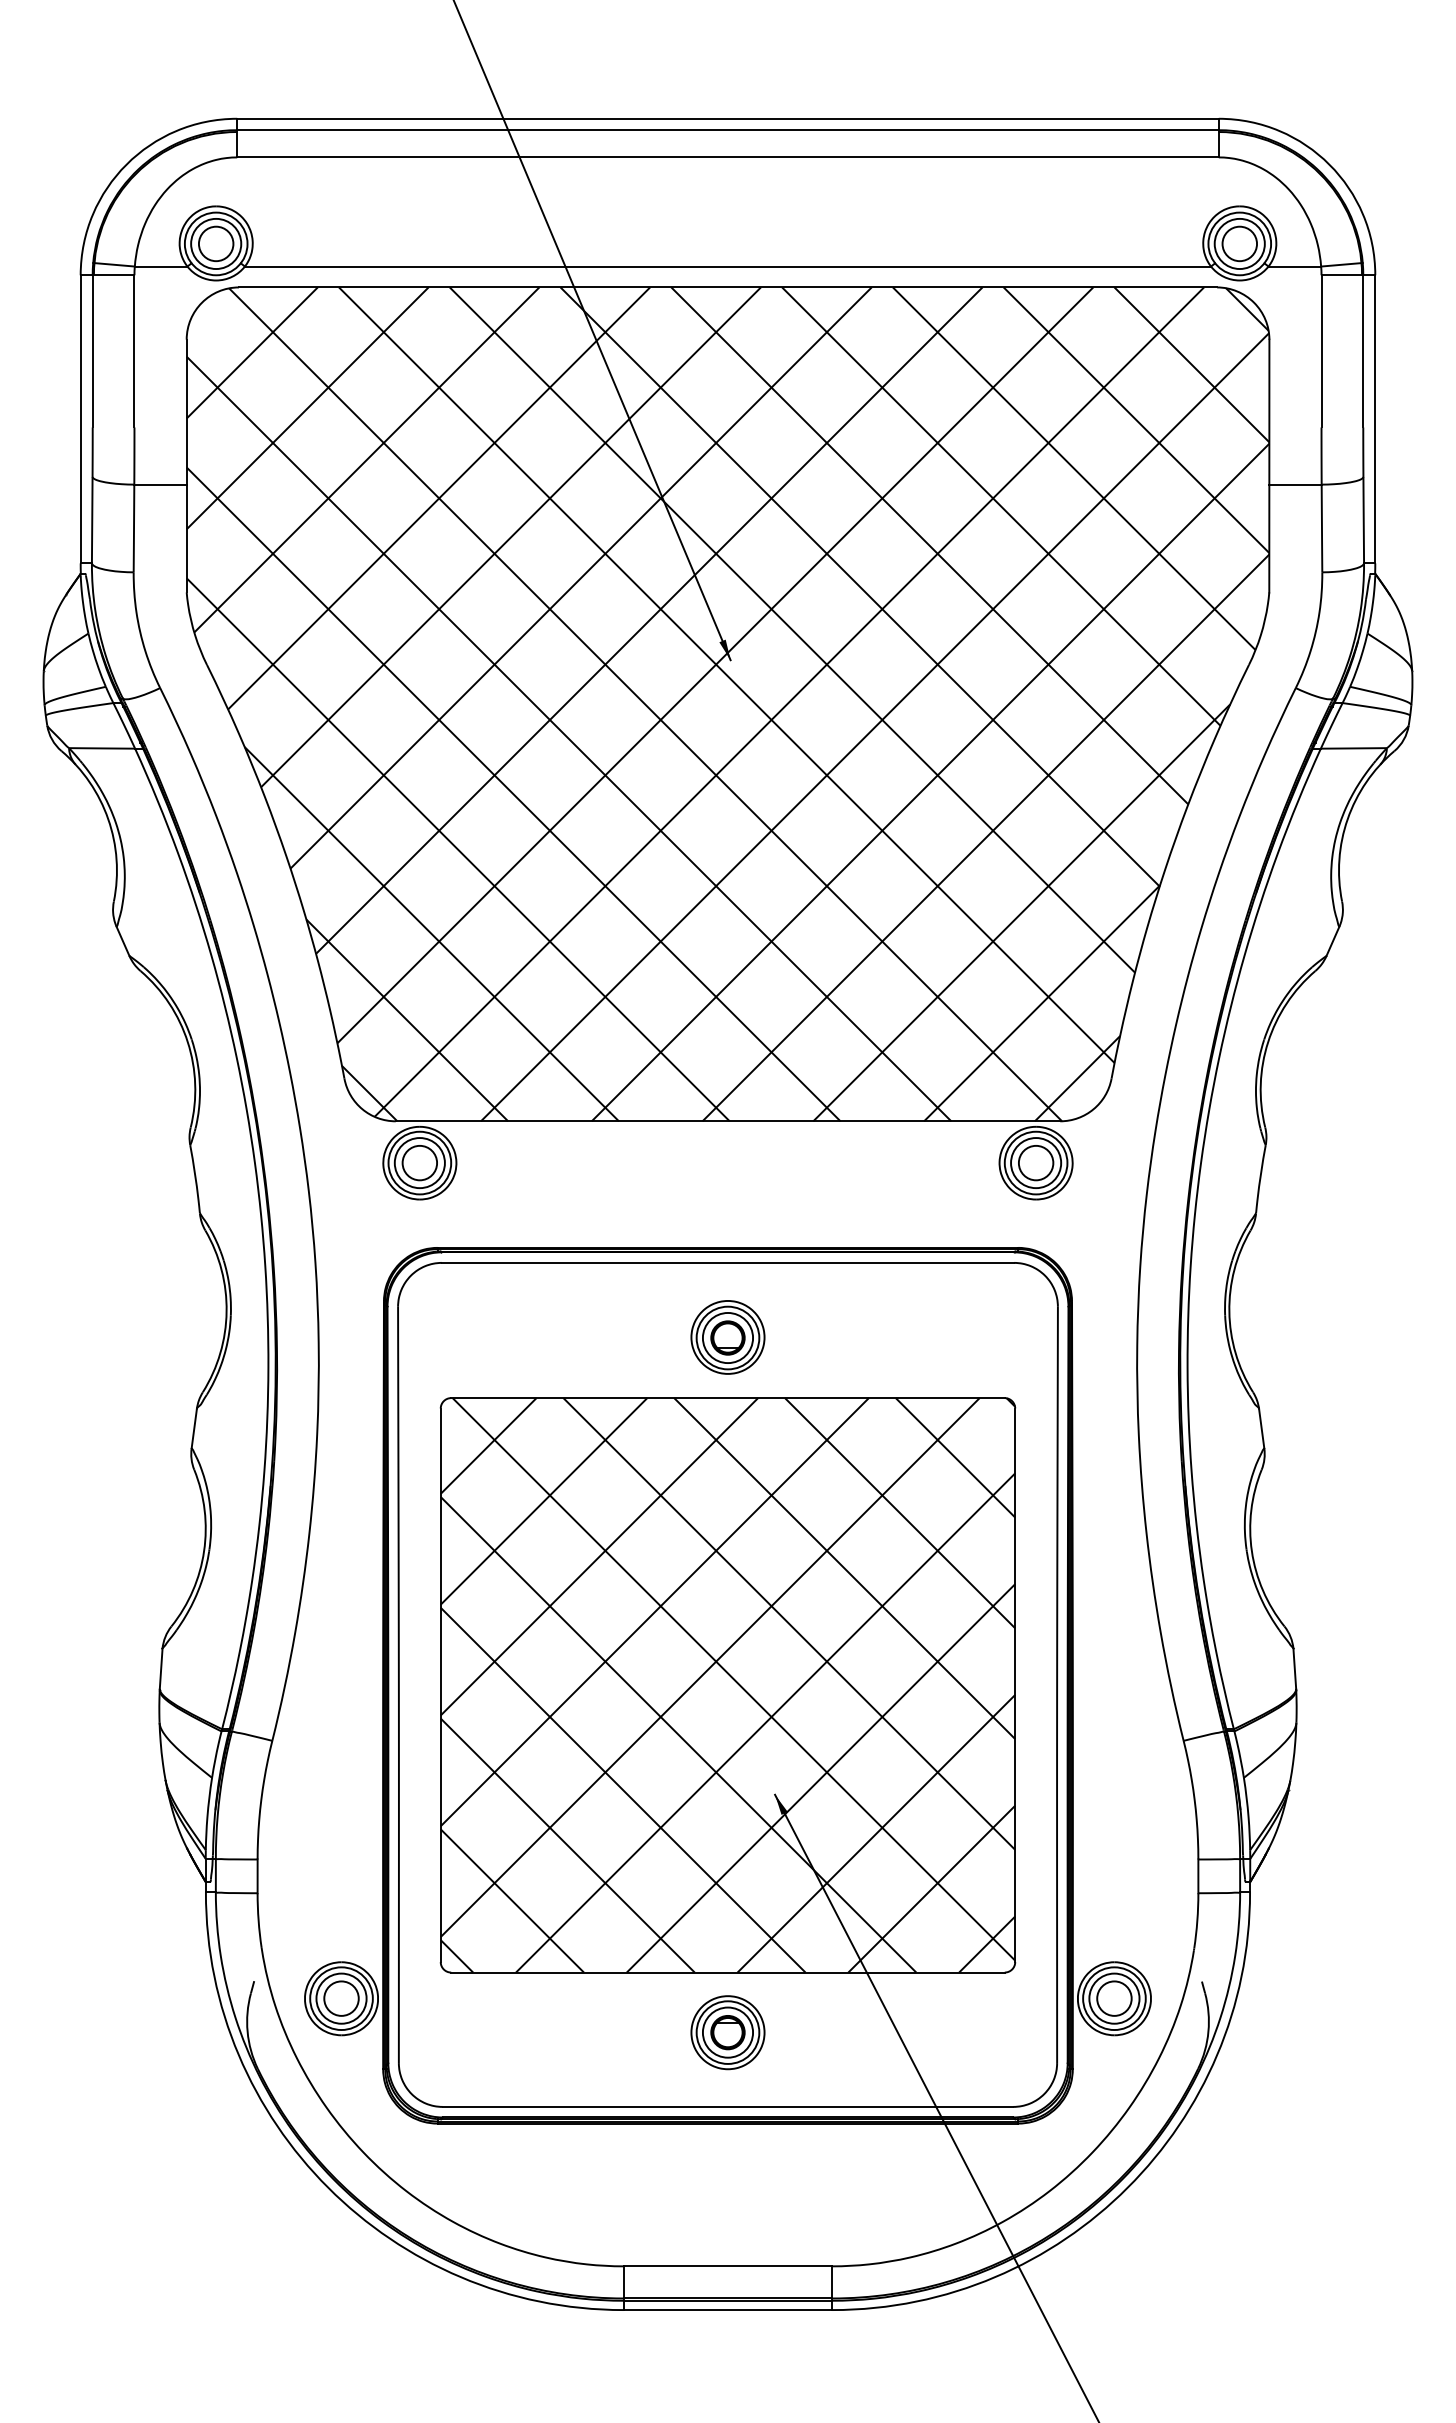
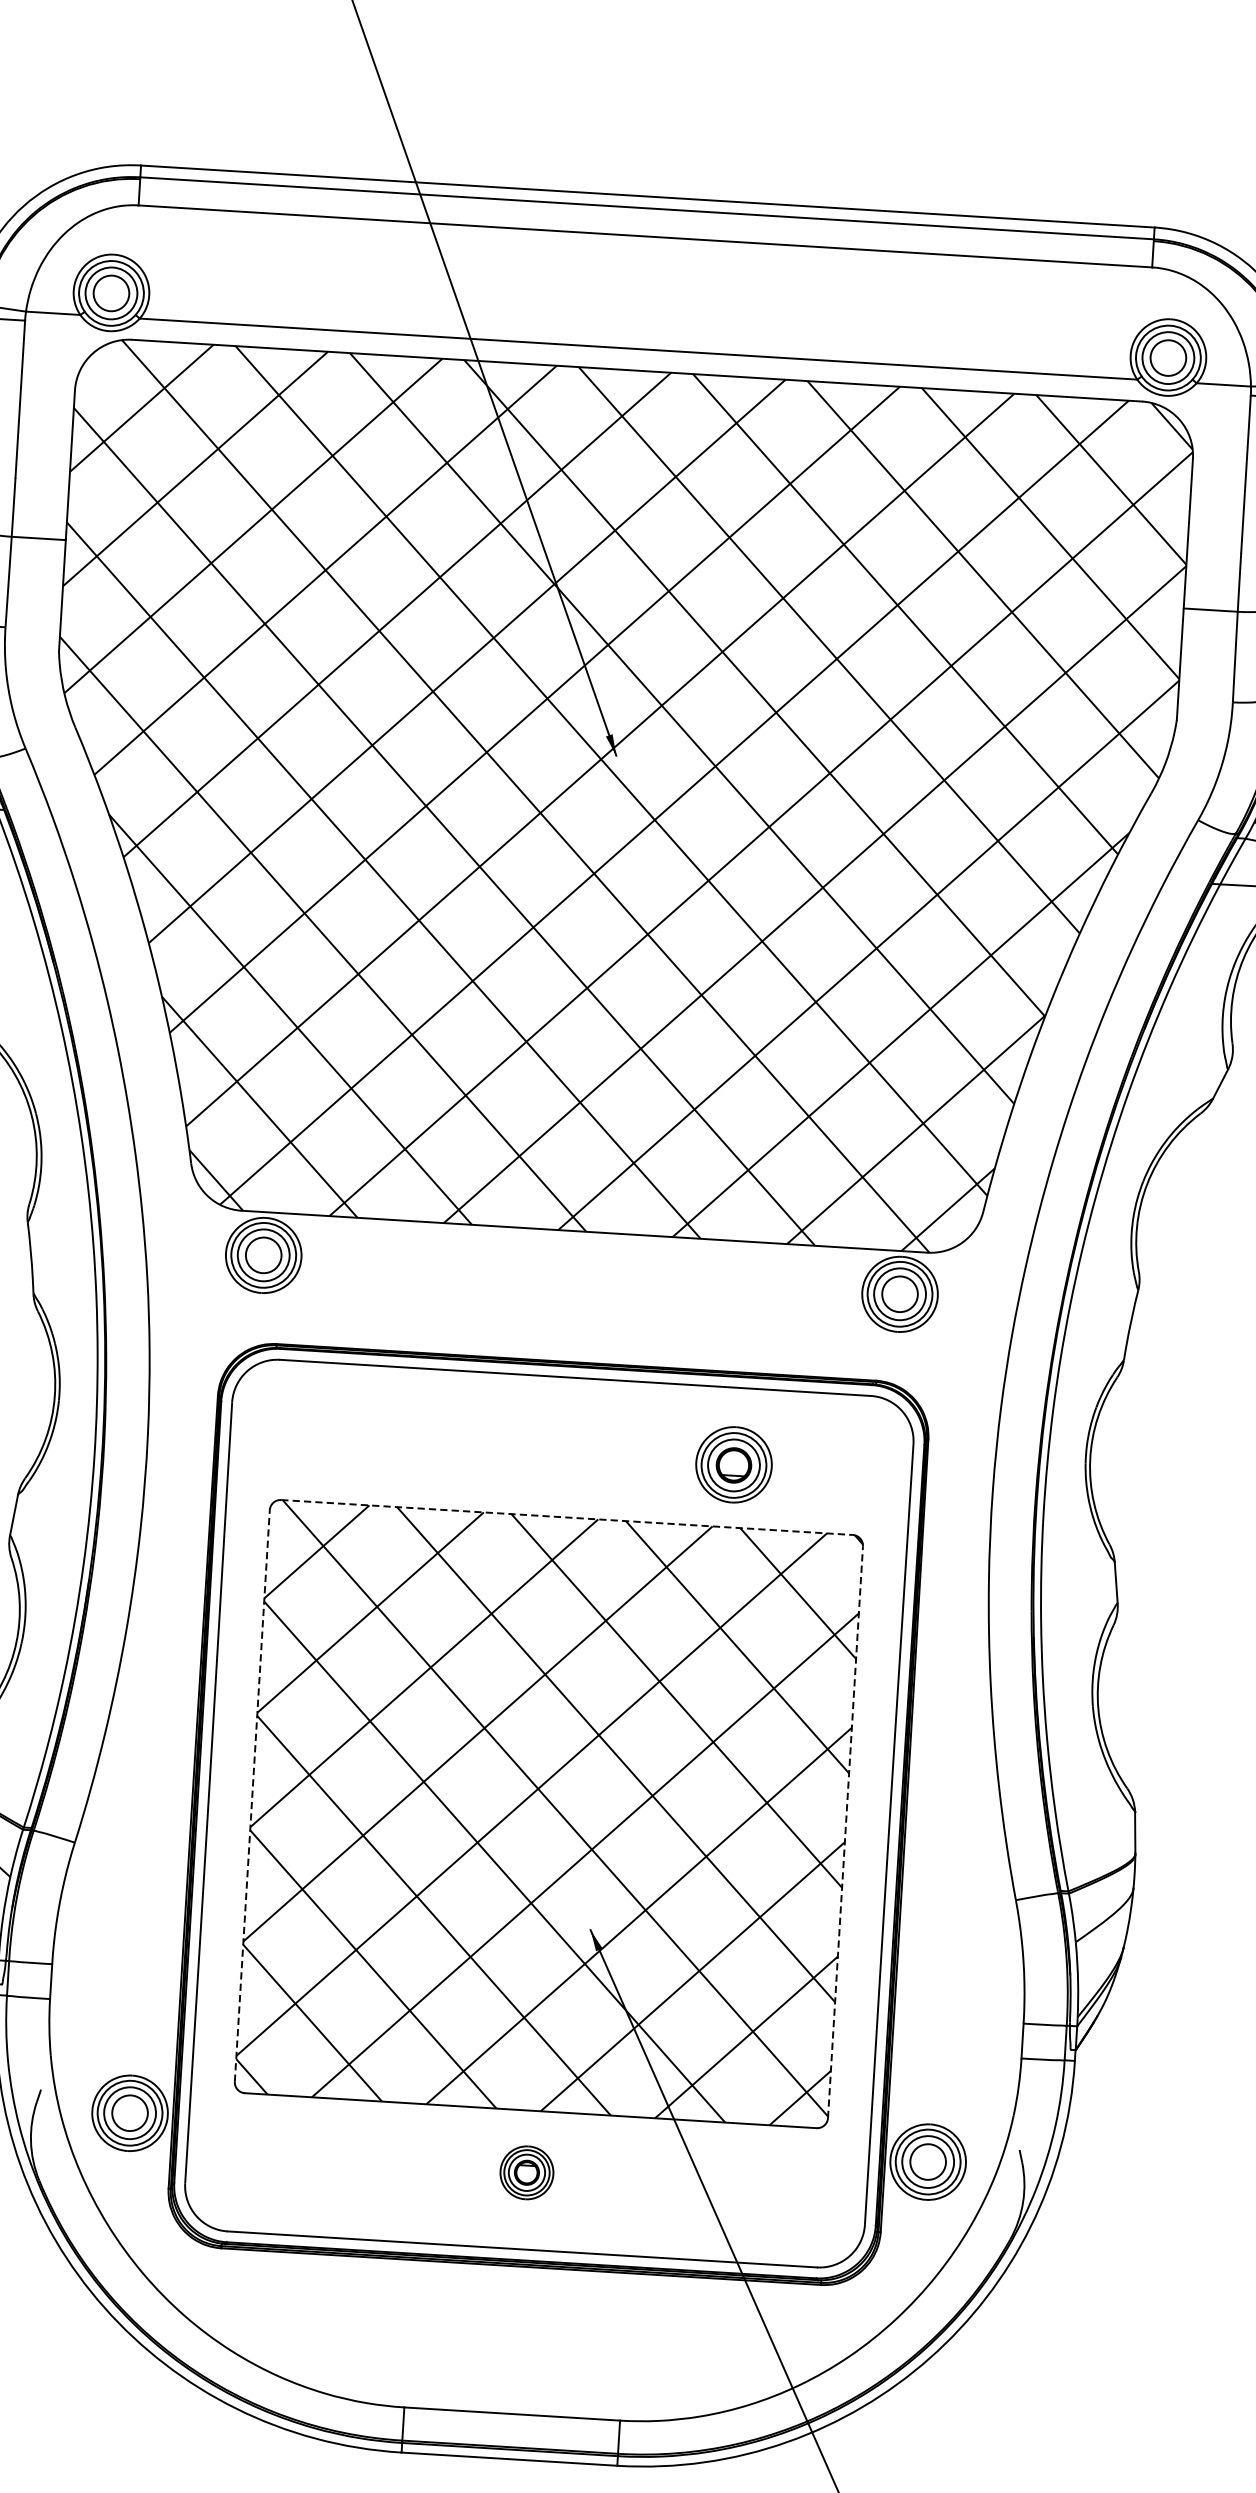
part: (727, 1337) -> (733, 1464), moved
line: (727, 1398) -> (566, 1517), solid -> dashed
line: (440, 1685) -> (252, 1796), solid -> dashed
line: (1015, 1685) -> (845, 1832), solid -> dashed
part: (727, 2032) -> (526, 2172), size x0.7

